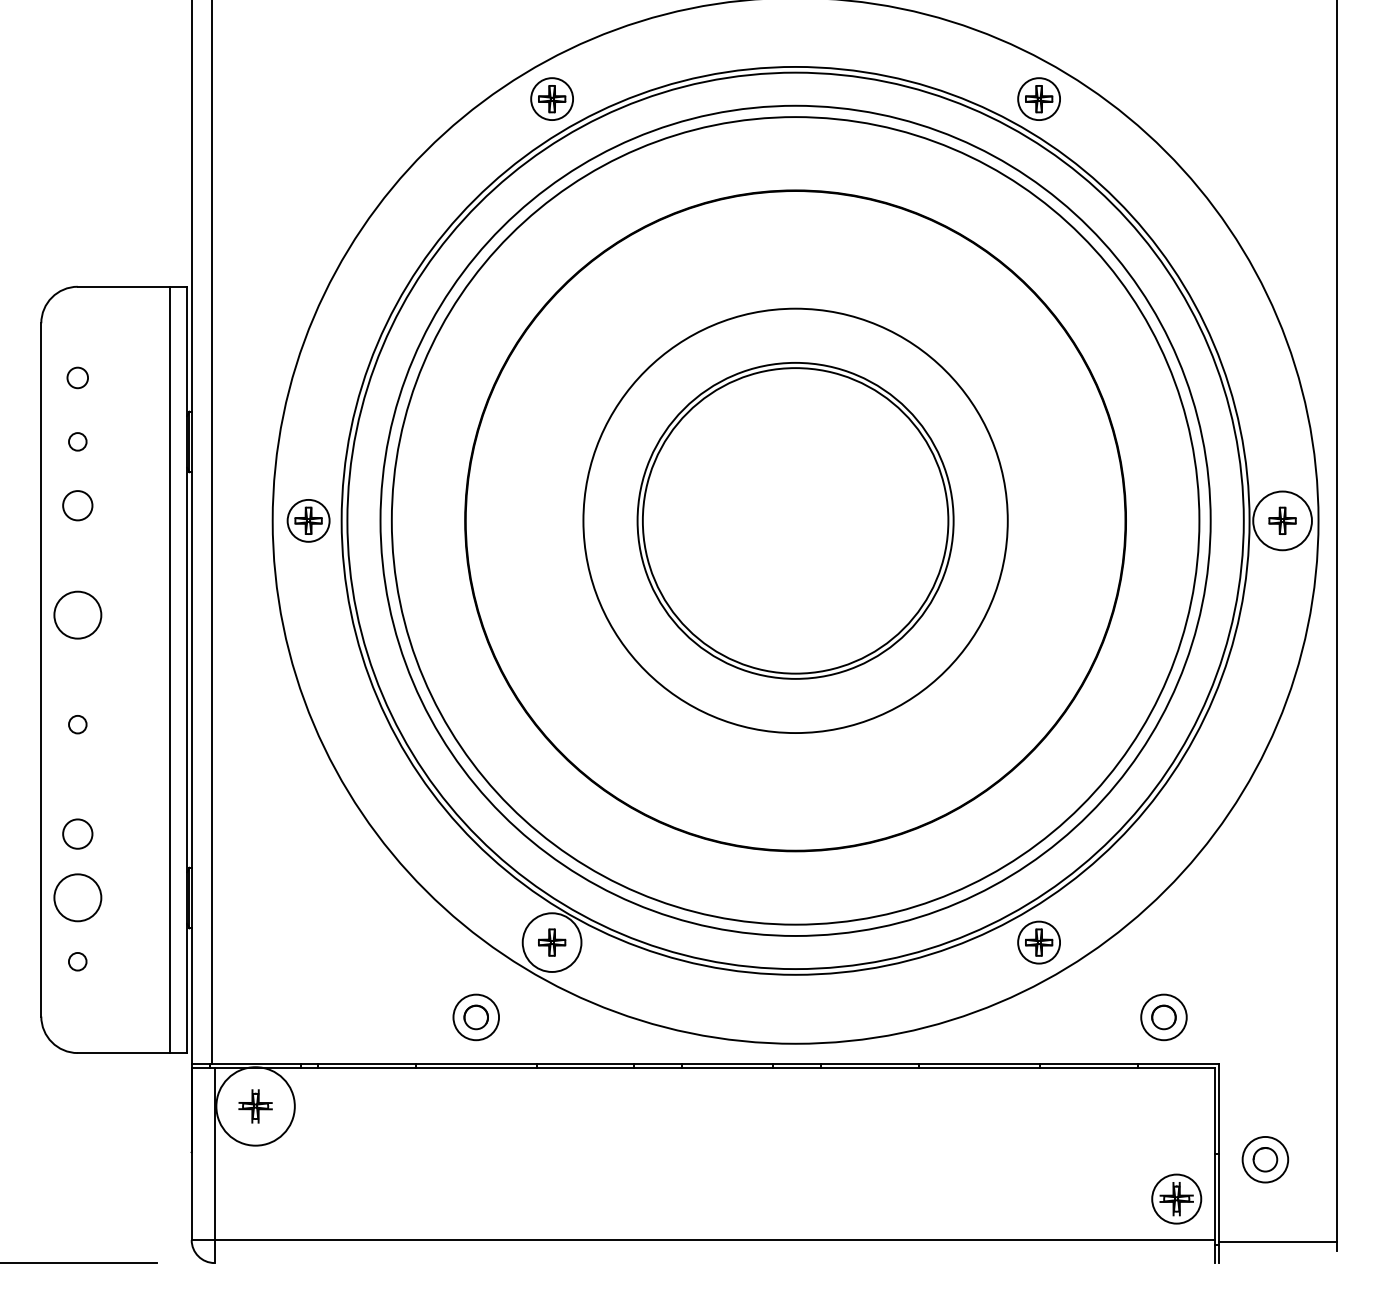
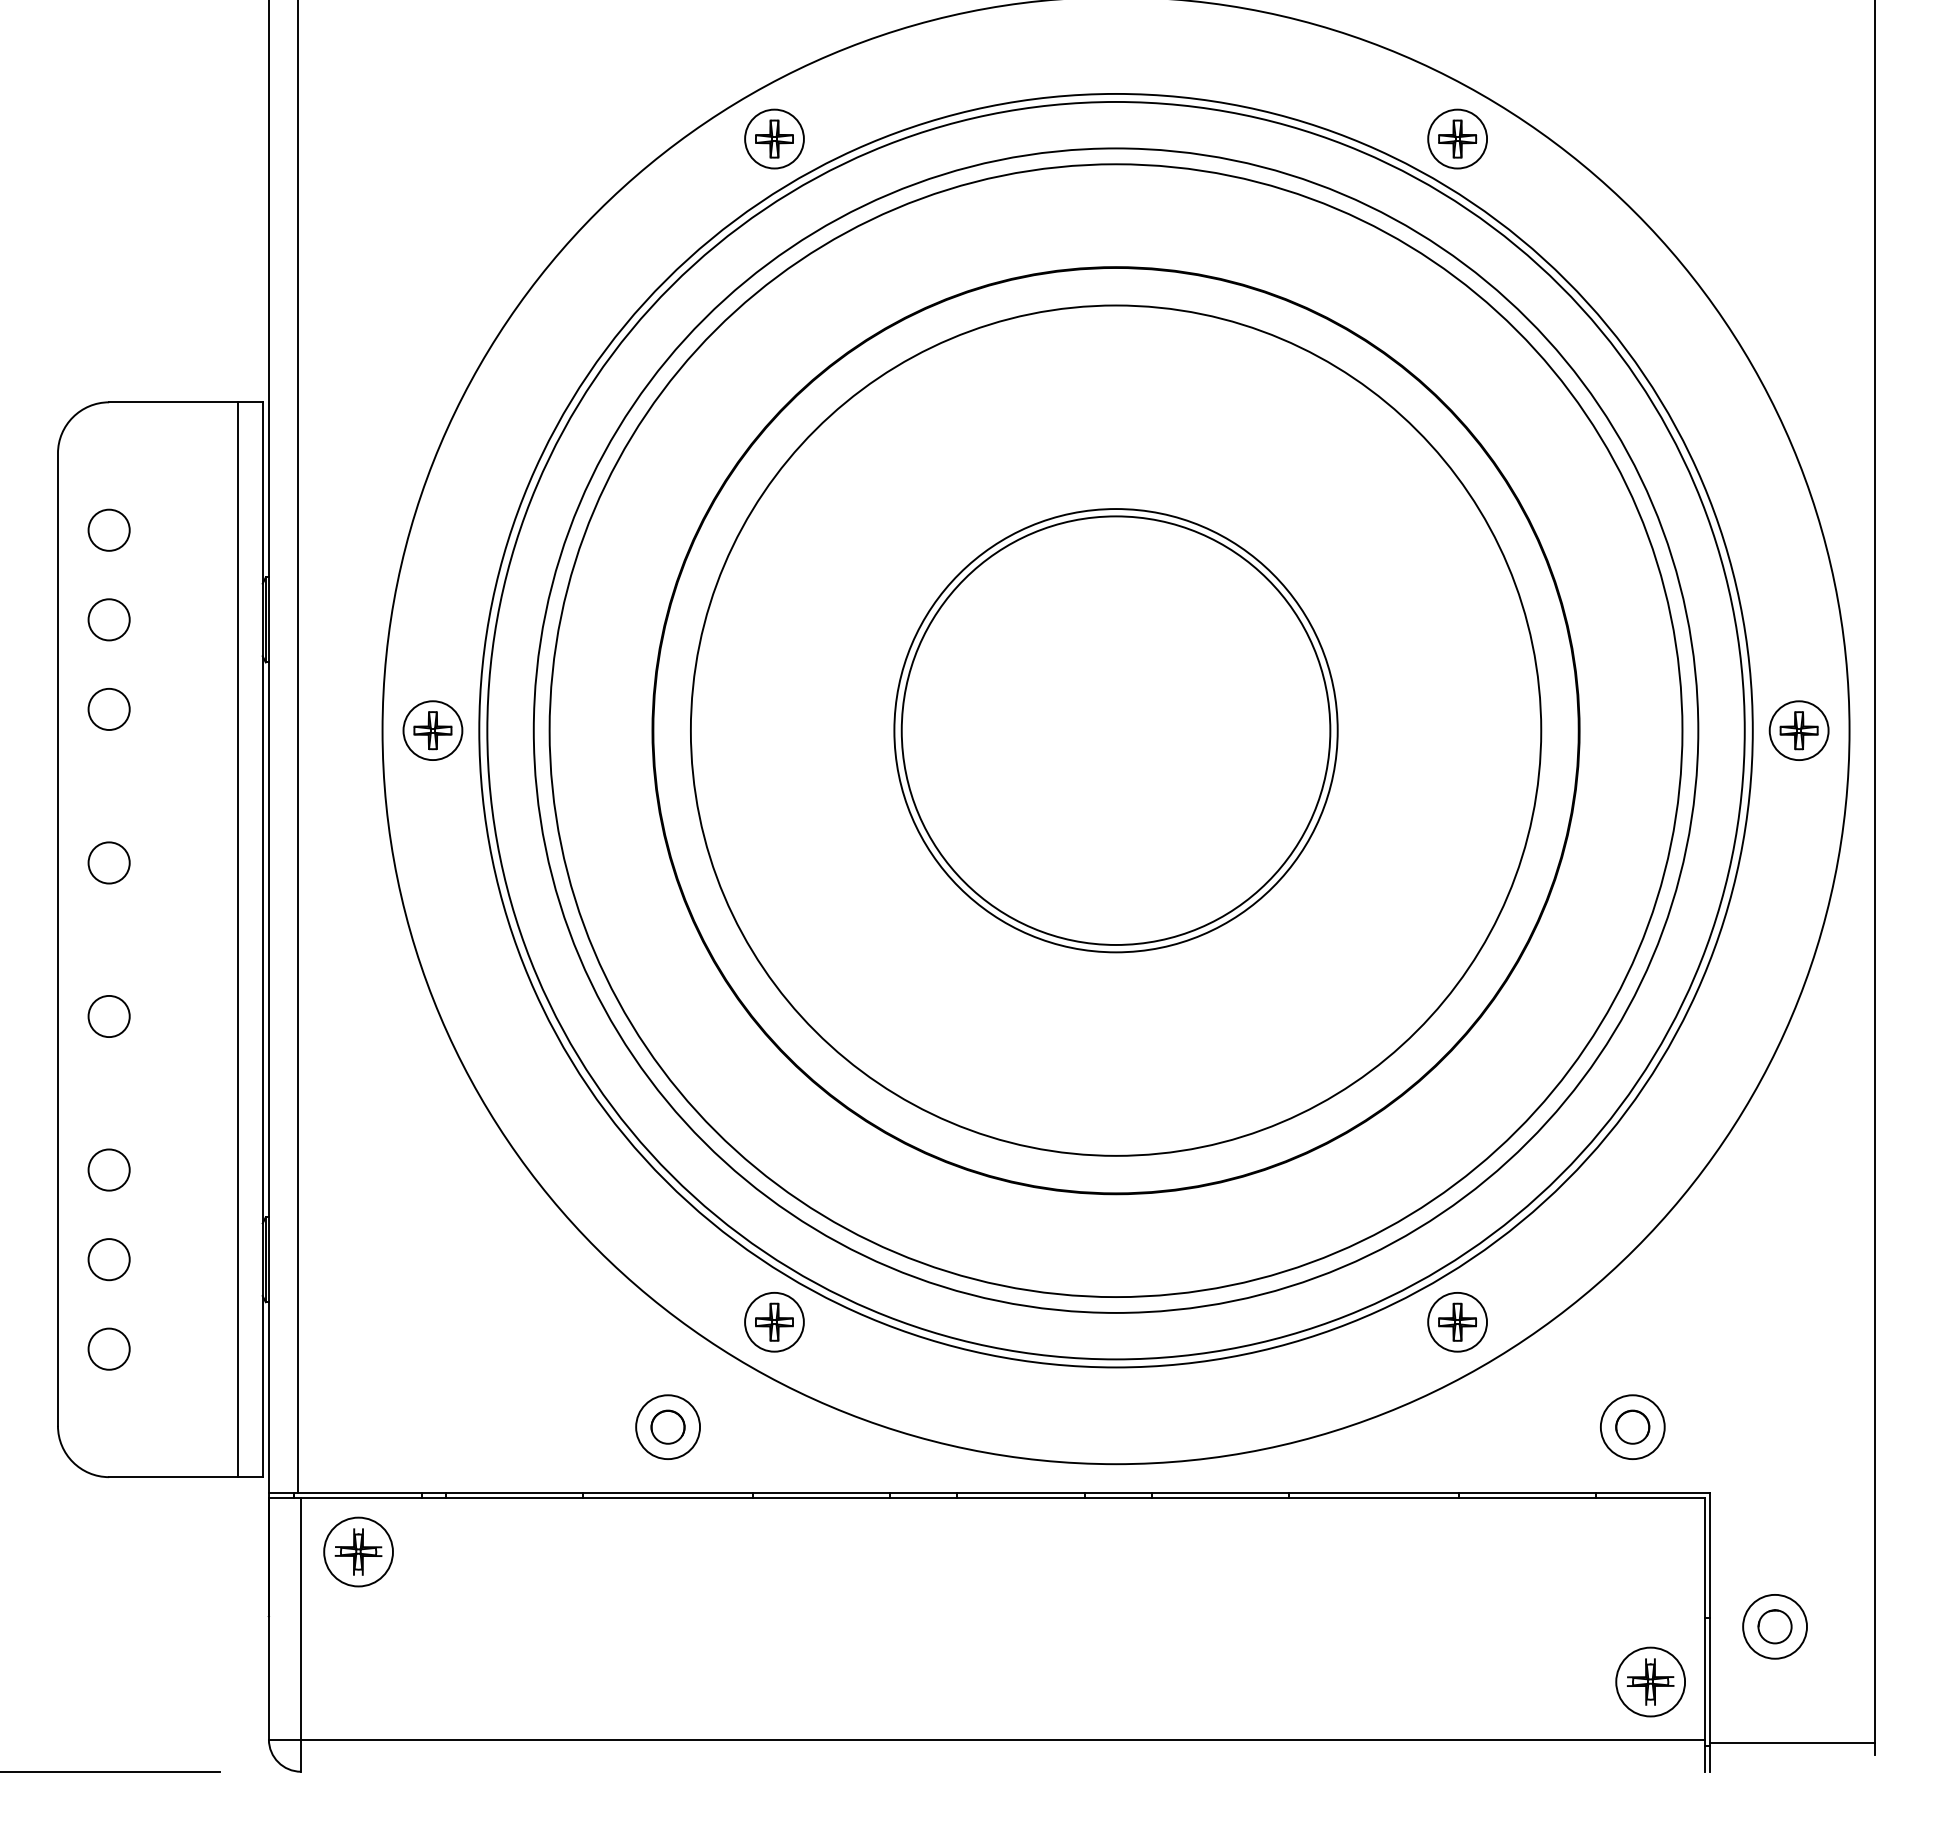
circle: (77, 377) -> (108, 529), size x1.43
circle: (77, 441) -> (108, 619), size x1.67
circle: (795, 520) -> (1115, 730), size x1.43
circle: (1282, 520) -> (1798, 730), size x0.71
circle: (77, 614) -> (108, 862), size x0.62
circle: (77, 724) -> (108, 1016), size x1.67
circle: (77, 897) -> (108, 1259), size x0.62
circle: (552, 942) -> (774, 1321), size x0.71
circle: (77, 961) -> (108, 1348), size x1.67
circle: (255, 1106) -> (358, 1551), size x0.62

